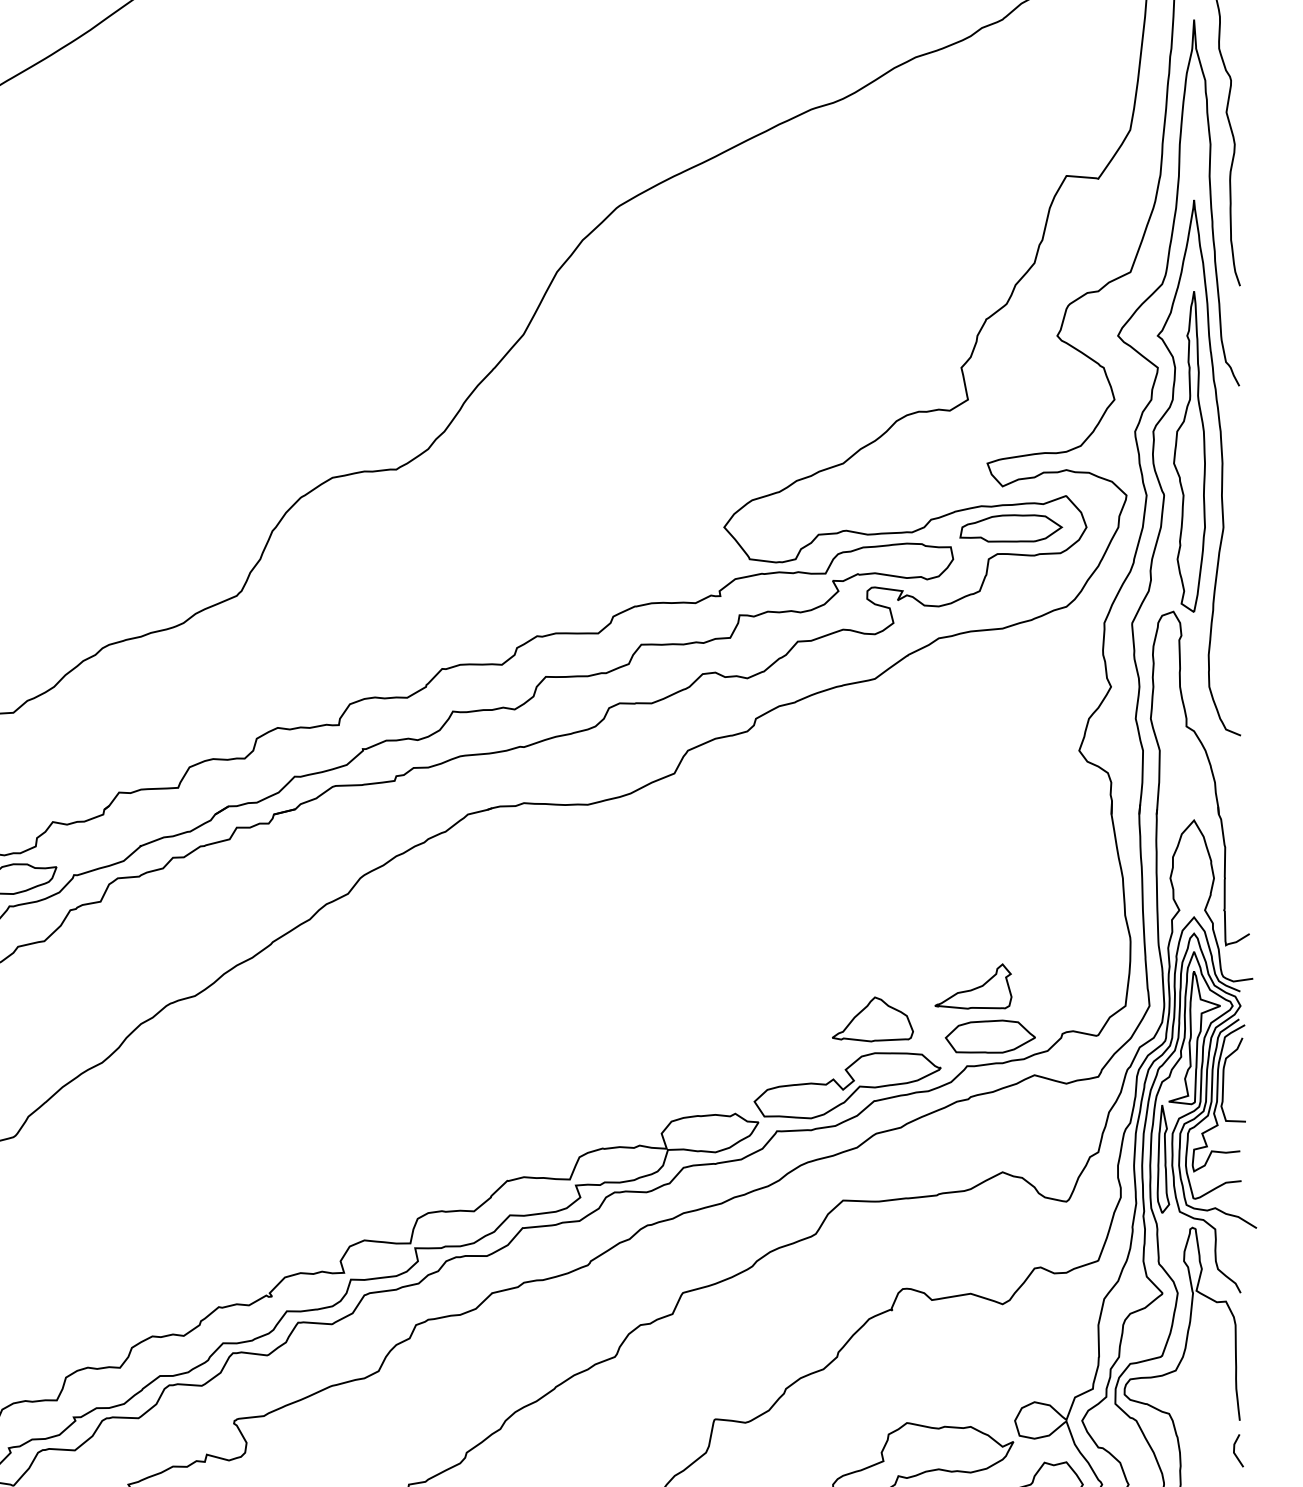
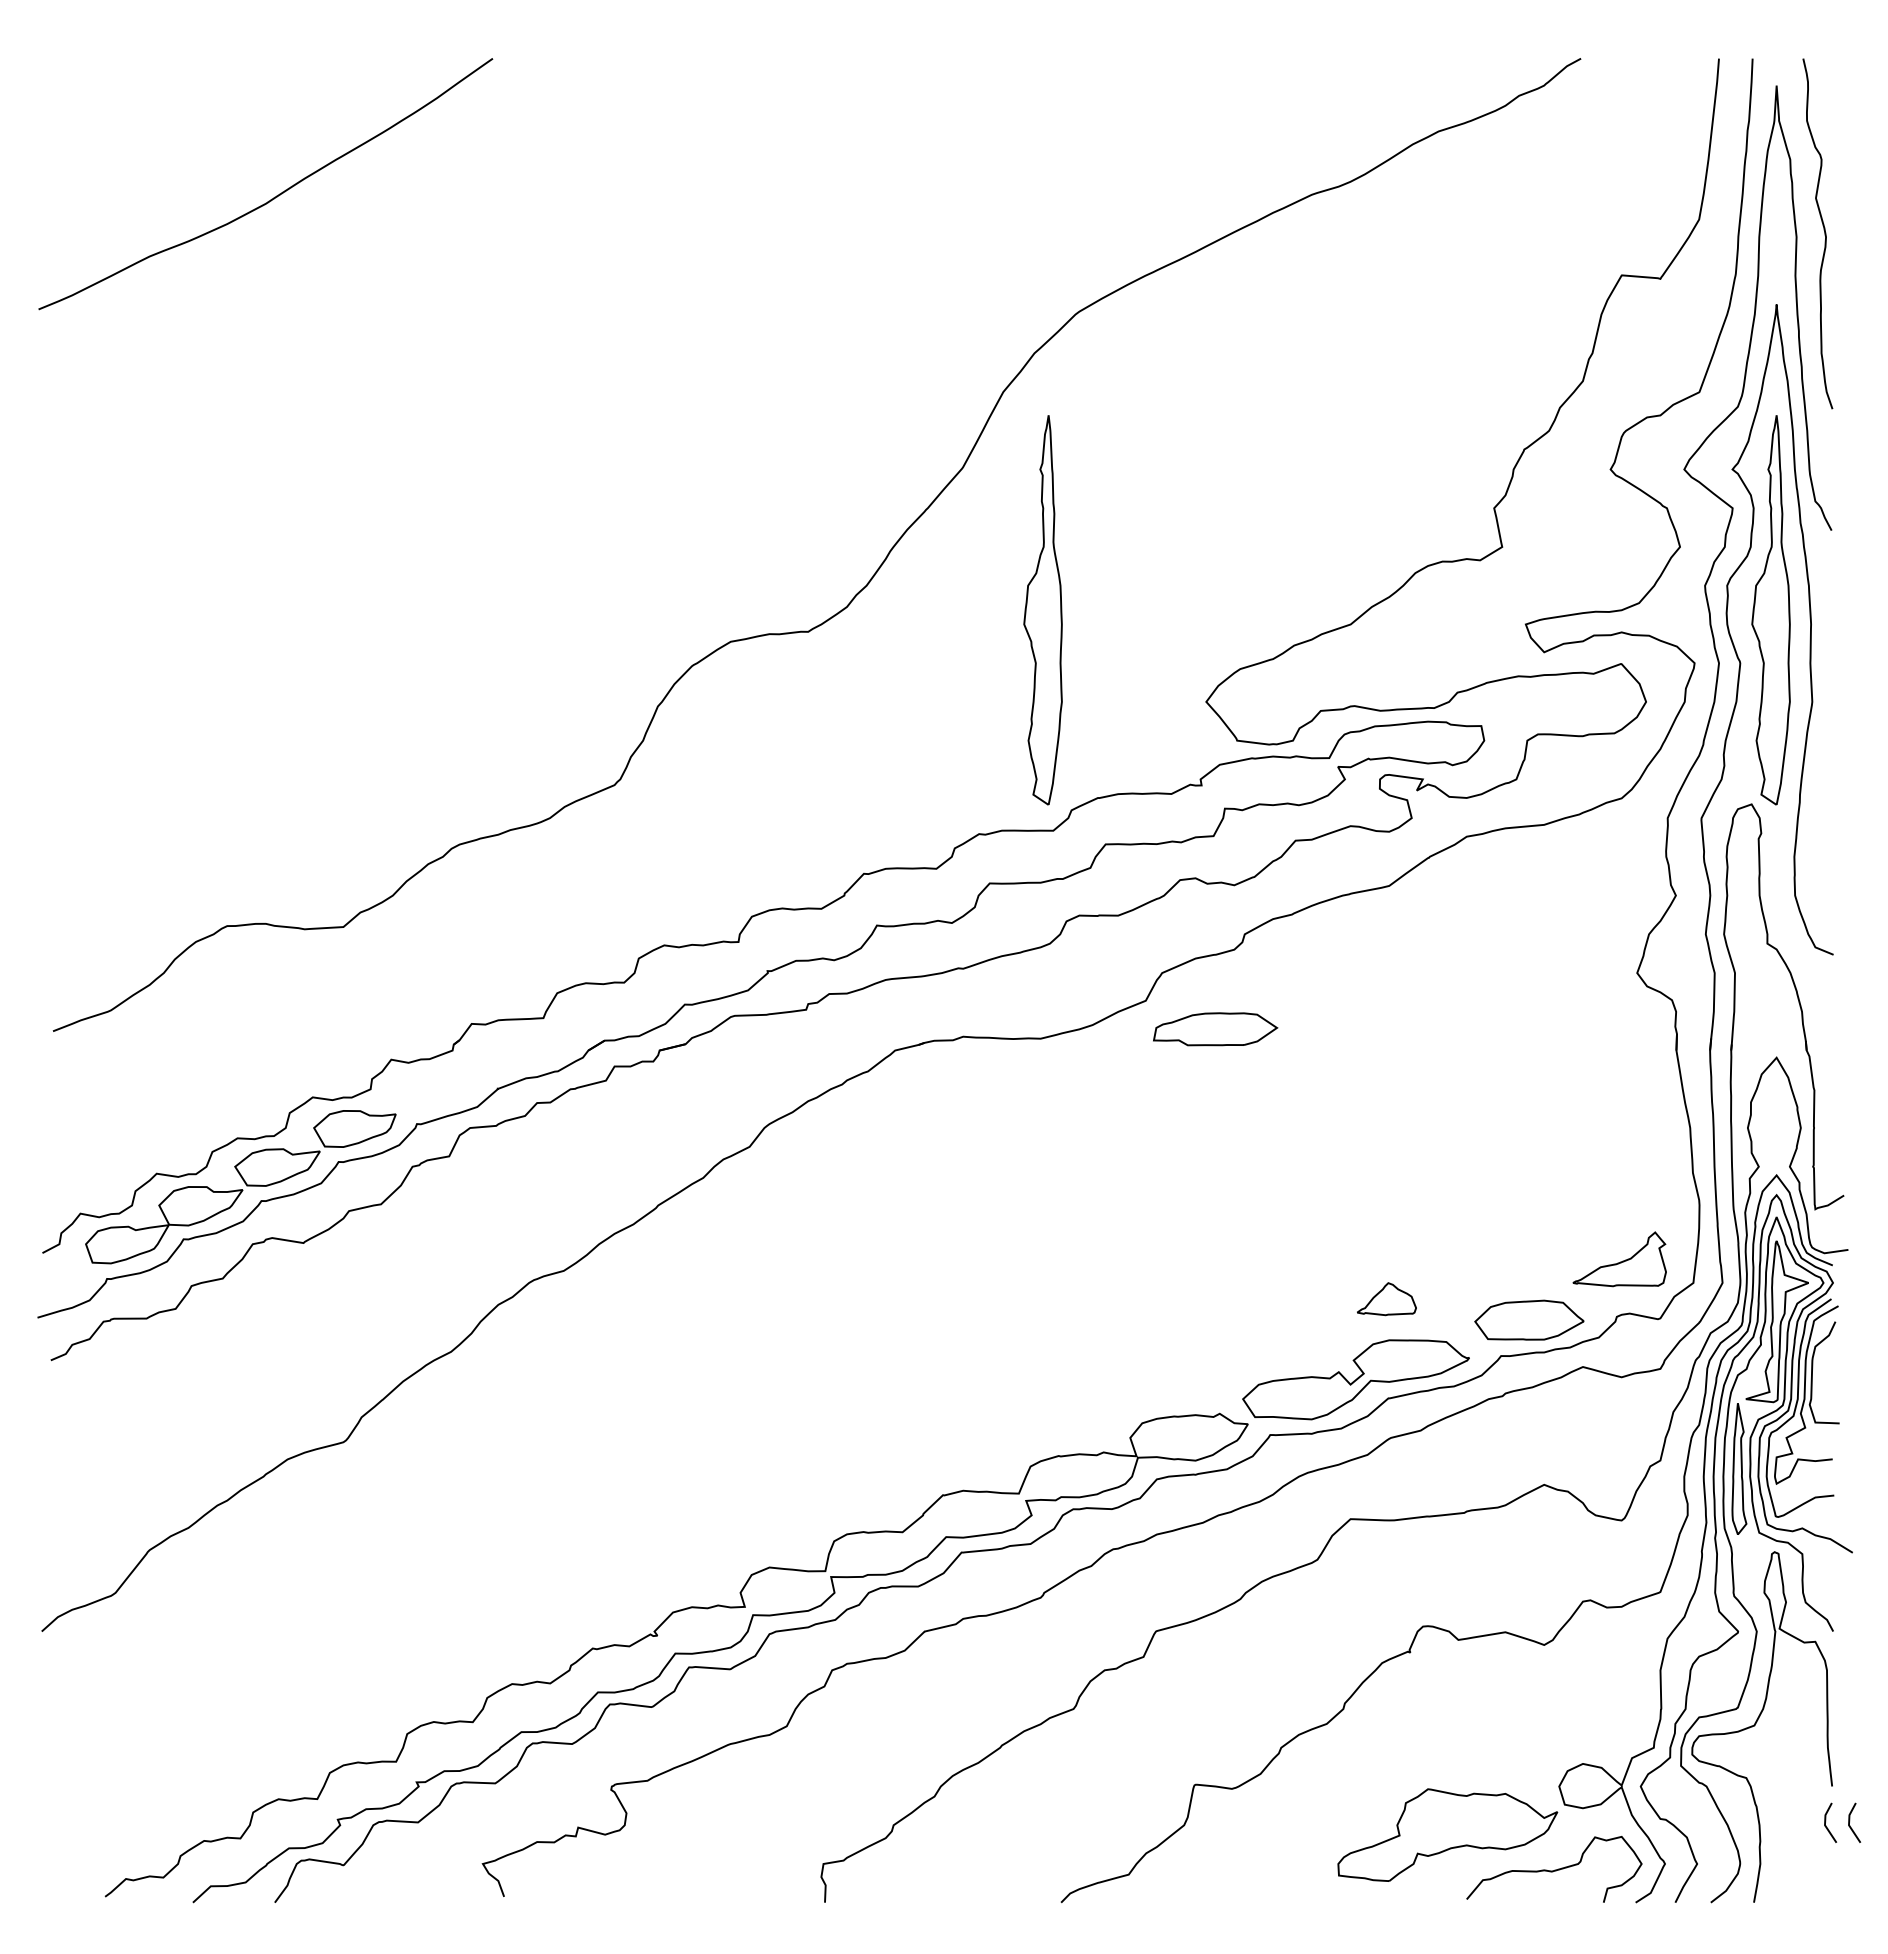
part: (589, 452) -> (1042, 610), added
part: (1011, 528) -> (1215, 1029), moved
part: (973, 986) -> (1619, 1259), moved
part: (872, 1018) -> (1386, 1298), size x0.6
line: (1254, 1449) -> (1850, 1821), added

